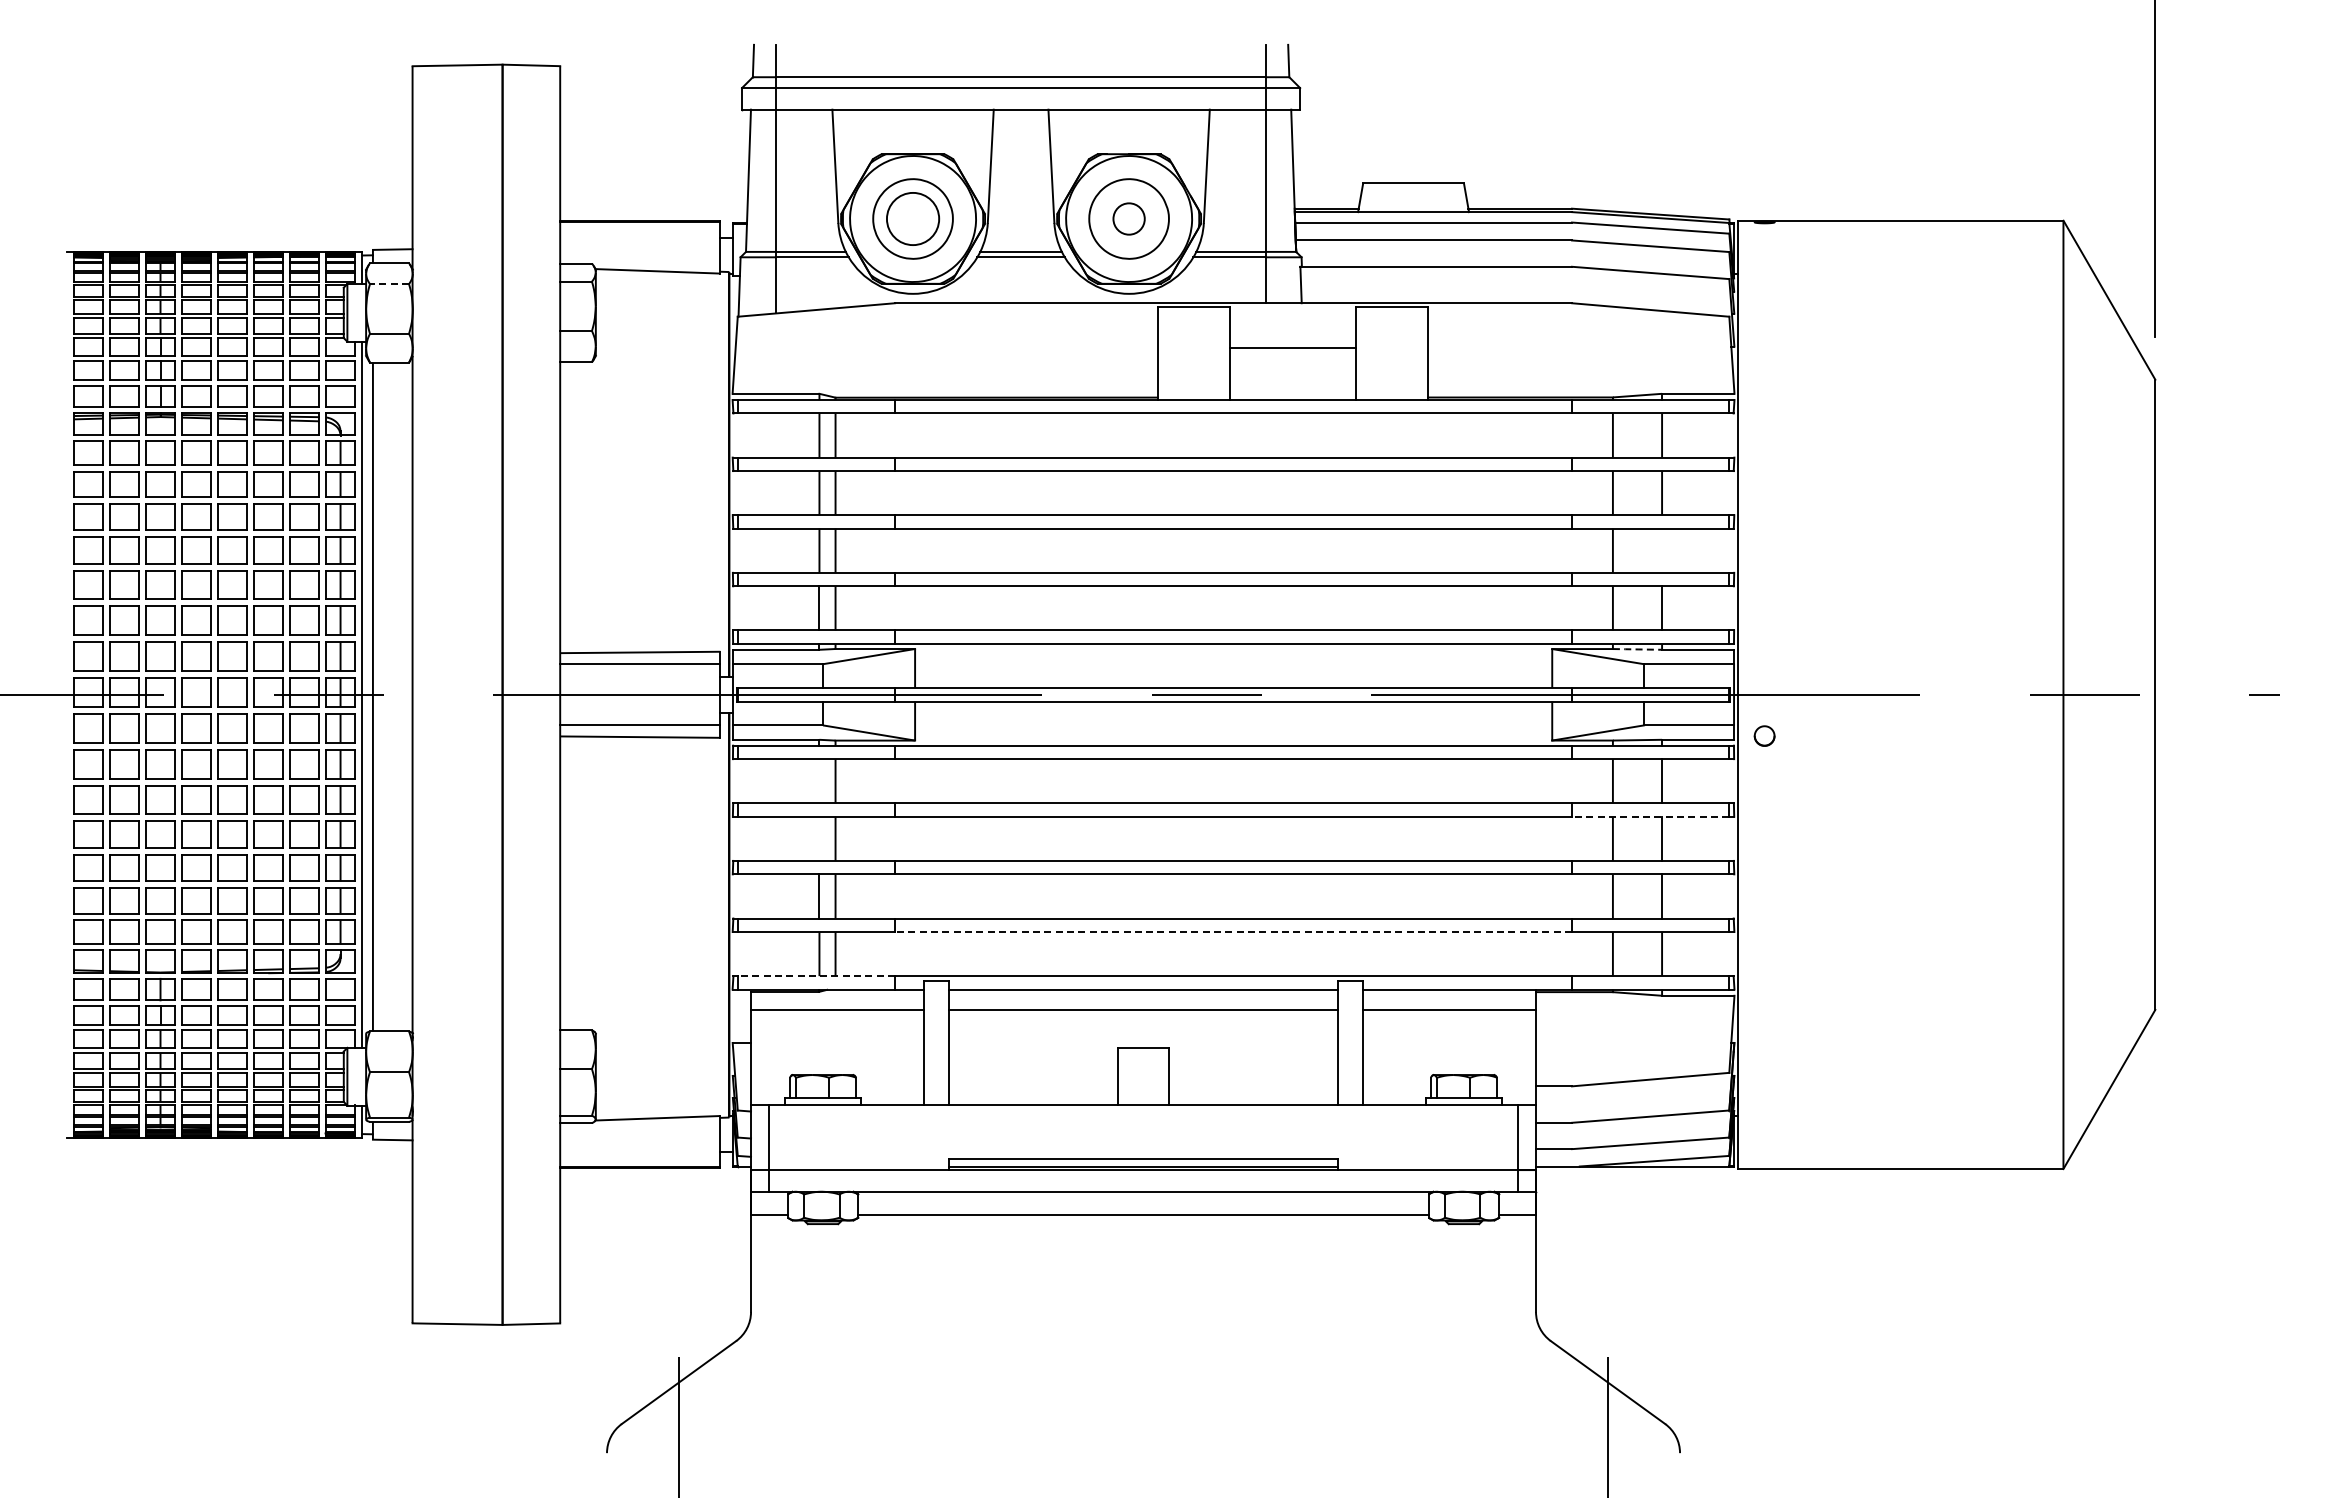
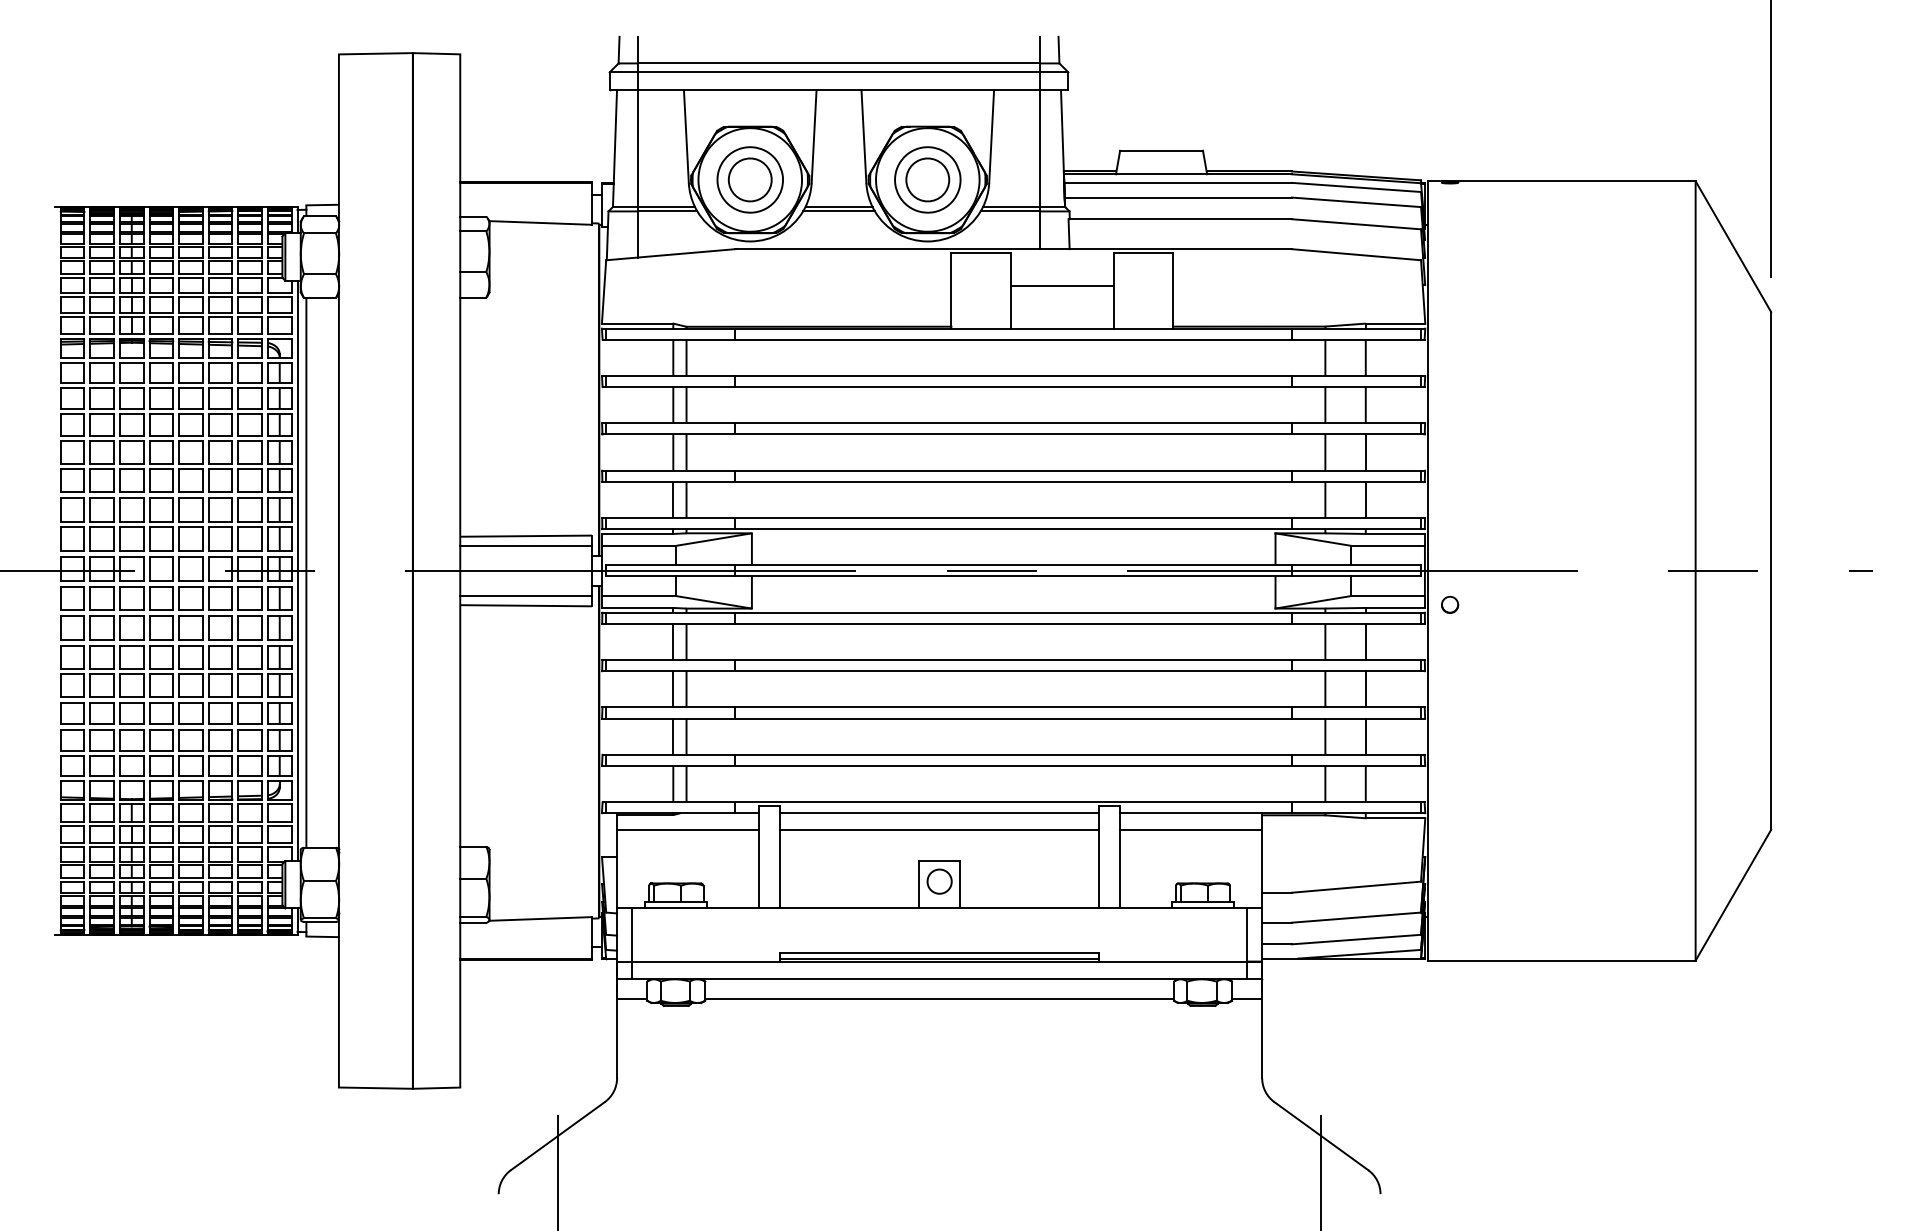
circle: (1129, 218) -> (928, 179), size x1.67
line: (389, 284) -> (319, 233), dashed -> solid
line: (1662, 550) -> (1366, 452), added
line: (1638, 649) -> (1346, 533), dashed -> solid
line: (819, 781) -> (673, 642), added
line: (1650, 816) -> (1356, 670), dashed -> solid
line: (819, 838) -> (673, 689), added
line: (1233, 931) -> (1013, 765), dashed -> solid
line: (816, 976) -> (670, 802), dashed -> solid
part: (1143, 1072) -> (939, 881), added

